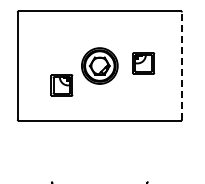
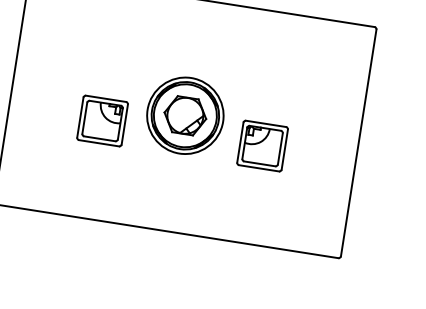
part: (143, 63) -> (262, 146), moved
line: (181, 66) -> (357, 143), dashed -> solid
part: (61, 85) -> (101, 120), moved

